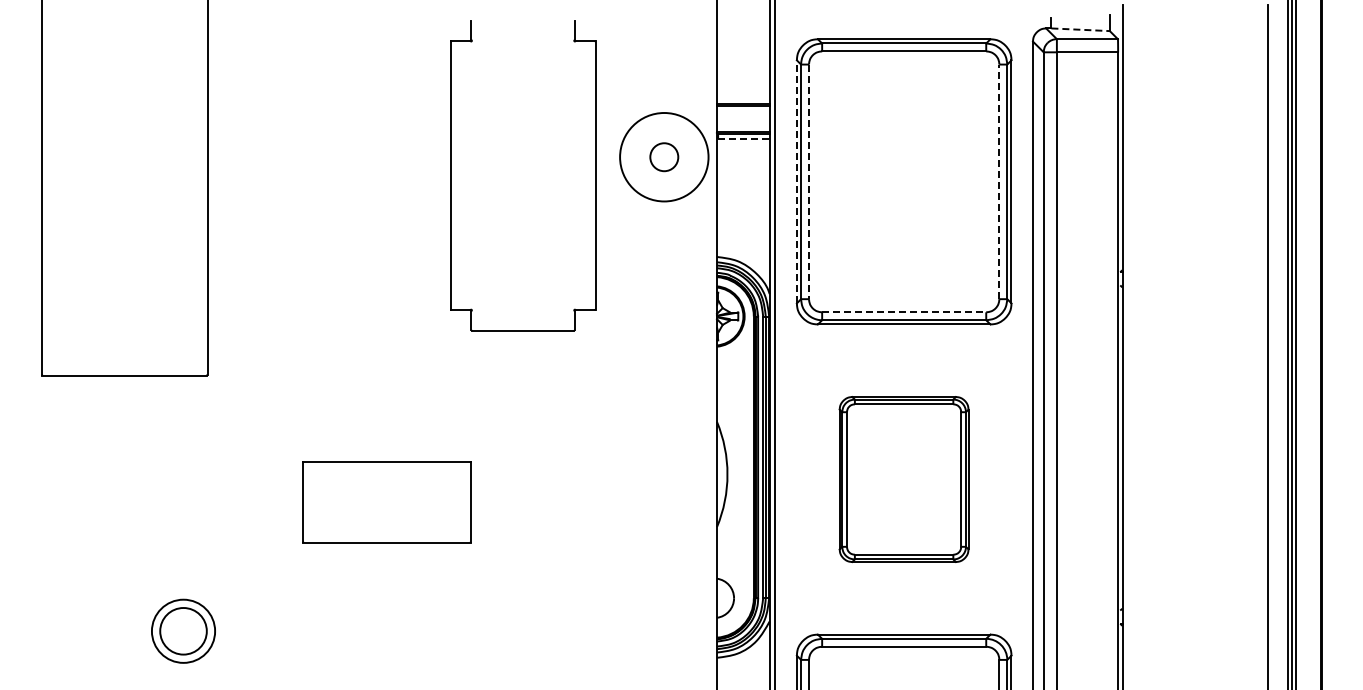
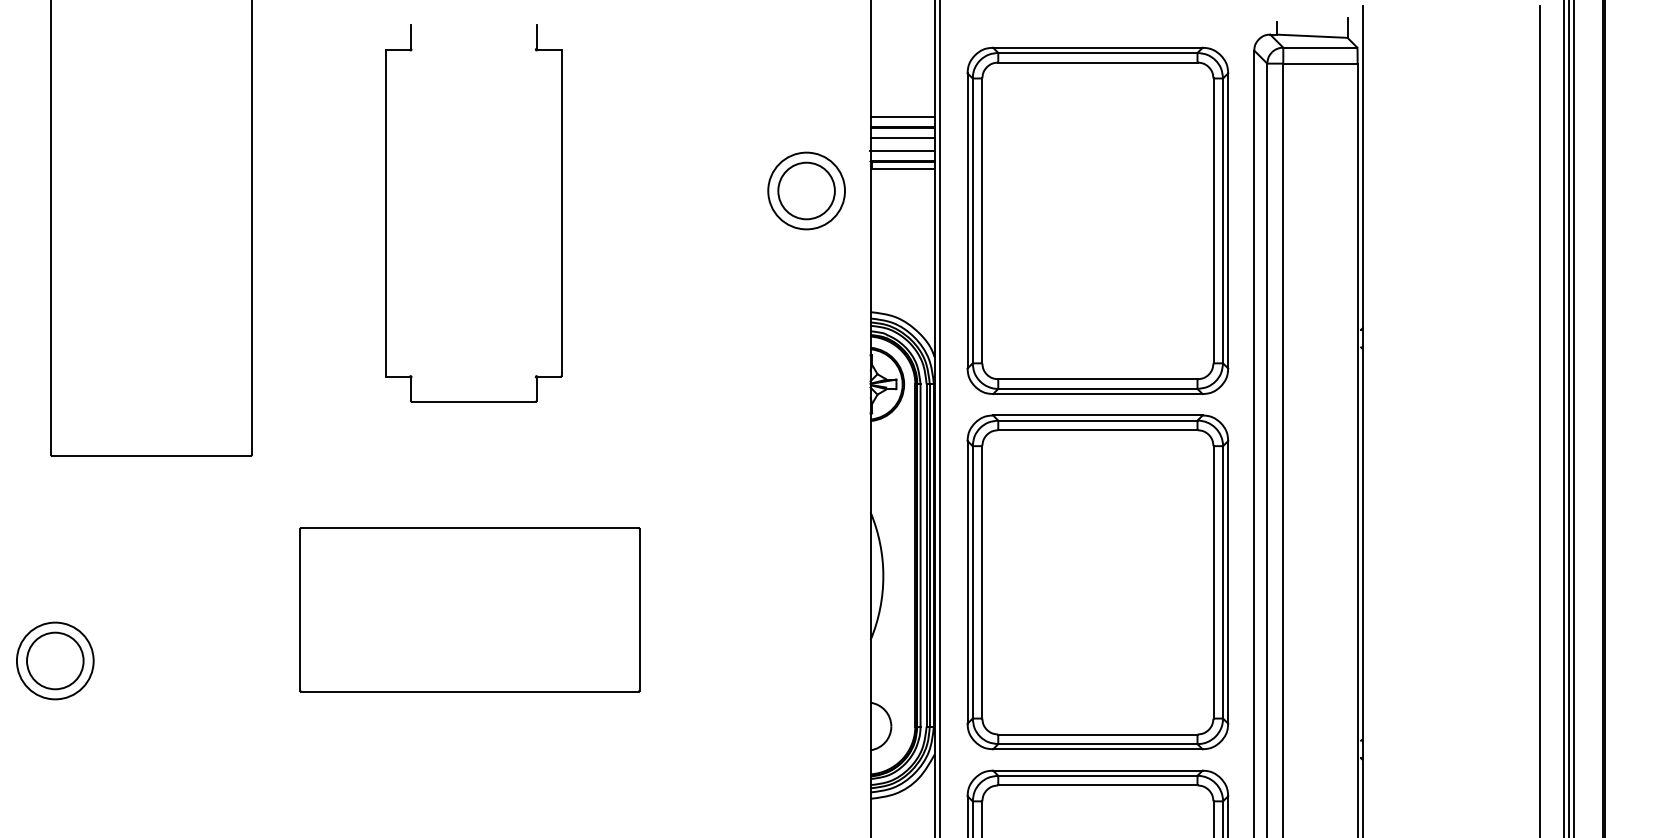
line: (1081, 29) -> (1313, 35), dashed -> solid
line: (742, 96) -> (901, 117), added
line: (742, 113) -> (901, 137), added
line: (742, 124) -> (901, 151), added
line: (743, 138) -> (902, 168), dashed -> solid
circle: (663, 156) -> (805, 190), size x0.71
circle: (664, 156) -> (806, 190), size x1.67
part: (451, 175) -> (386, 213), moved
line: (796, 181) -> (967, 220), dashed -> solid
line: (999, 181) -> (1213, 220), dashed -> solid
line: (808, 182) -> (981, 221), dashed -> solid
line: (904, 312) -> (1098, 379), dashed -> solid
part: (903, 479) -> (1097, 582), size x1.67
part: (386, 502) -> (469, 610), size x1.67
part: (183, 630) -> (55, 660), moved

